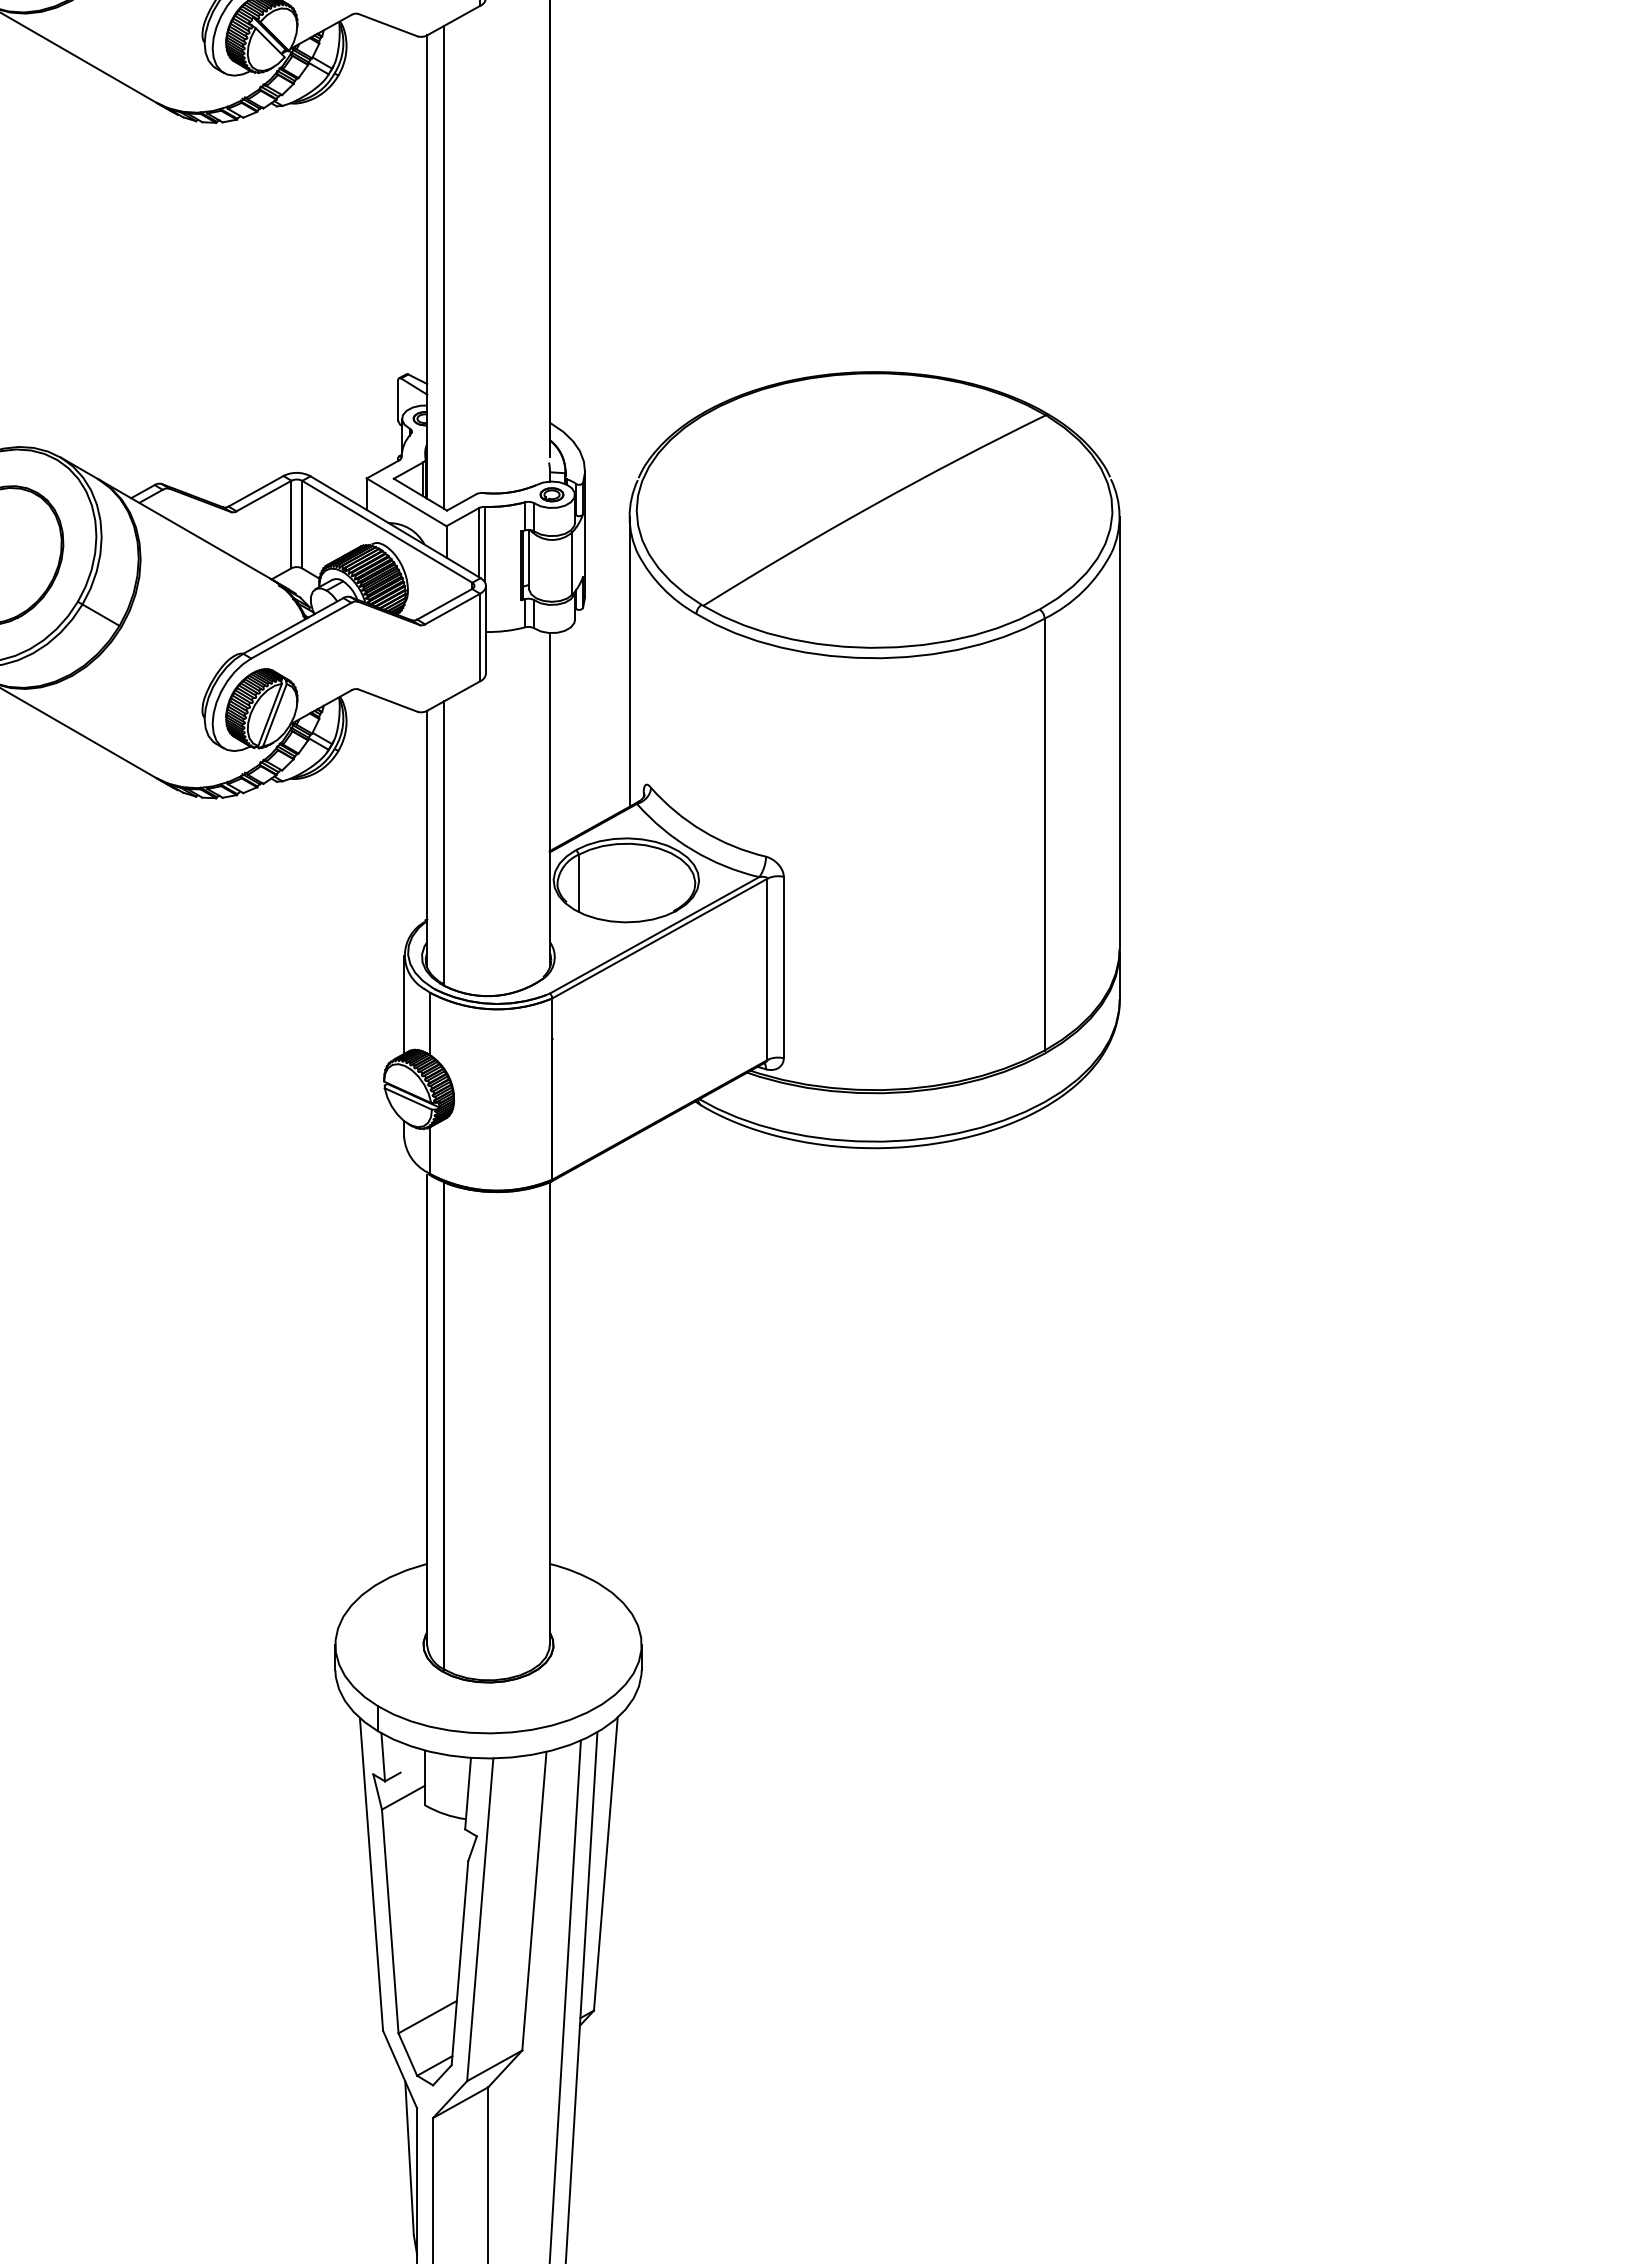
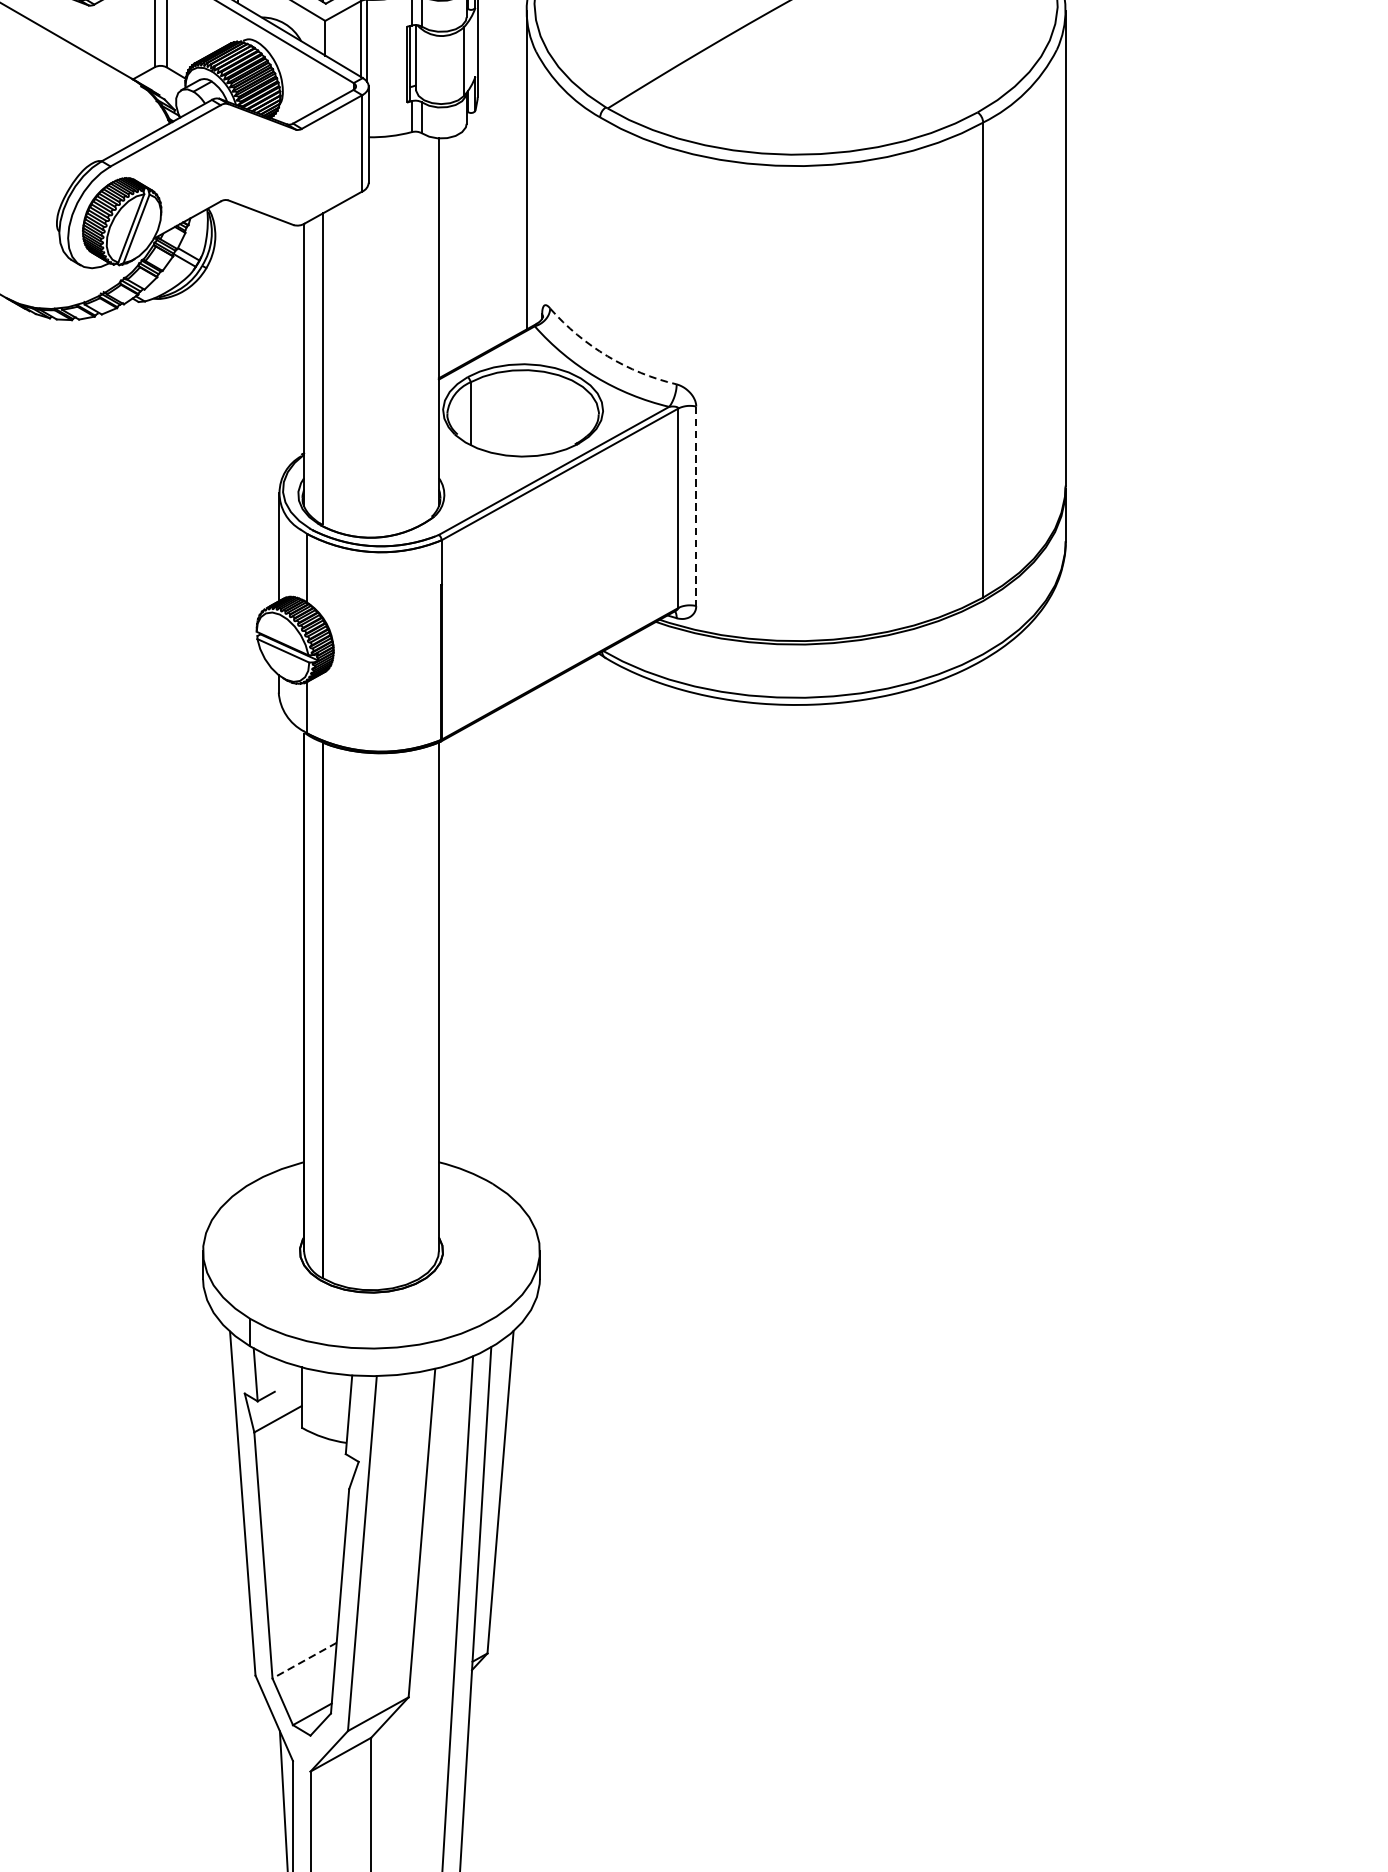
arc: (703, 831) -> (607, 356), solid -> dashed
line: (783, 967) -> (695, 506), solid -> dashed
line: (427, 2017) -> (304, 1661), solid -> dashed

